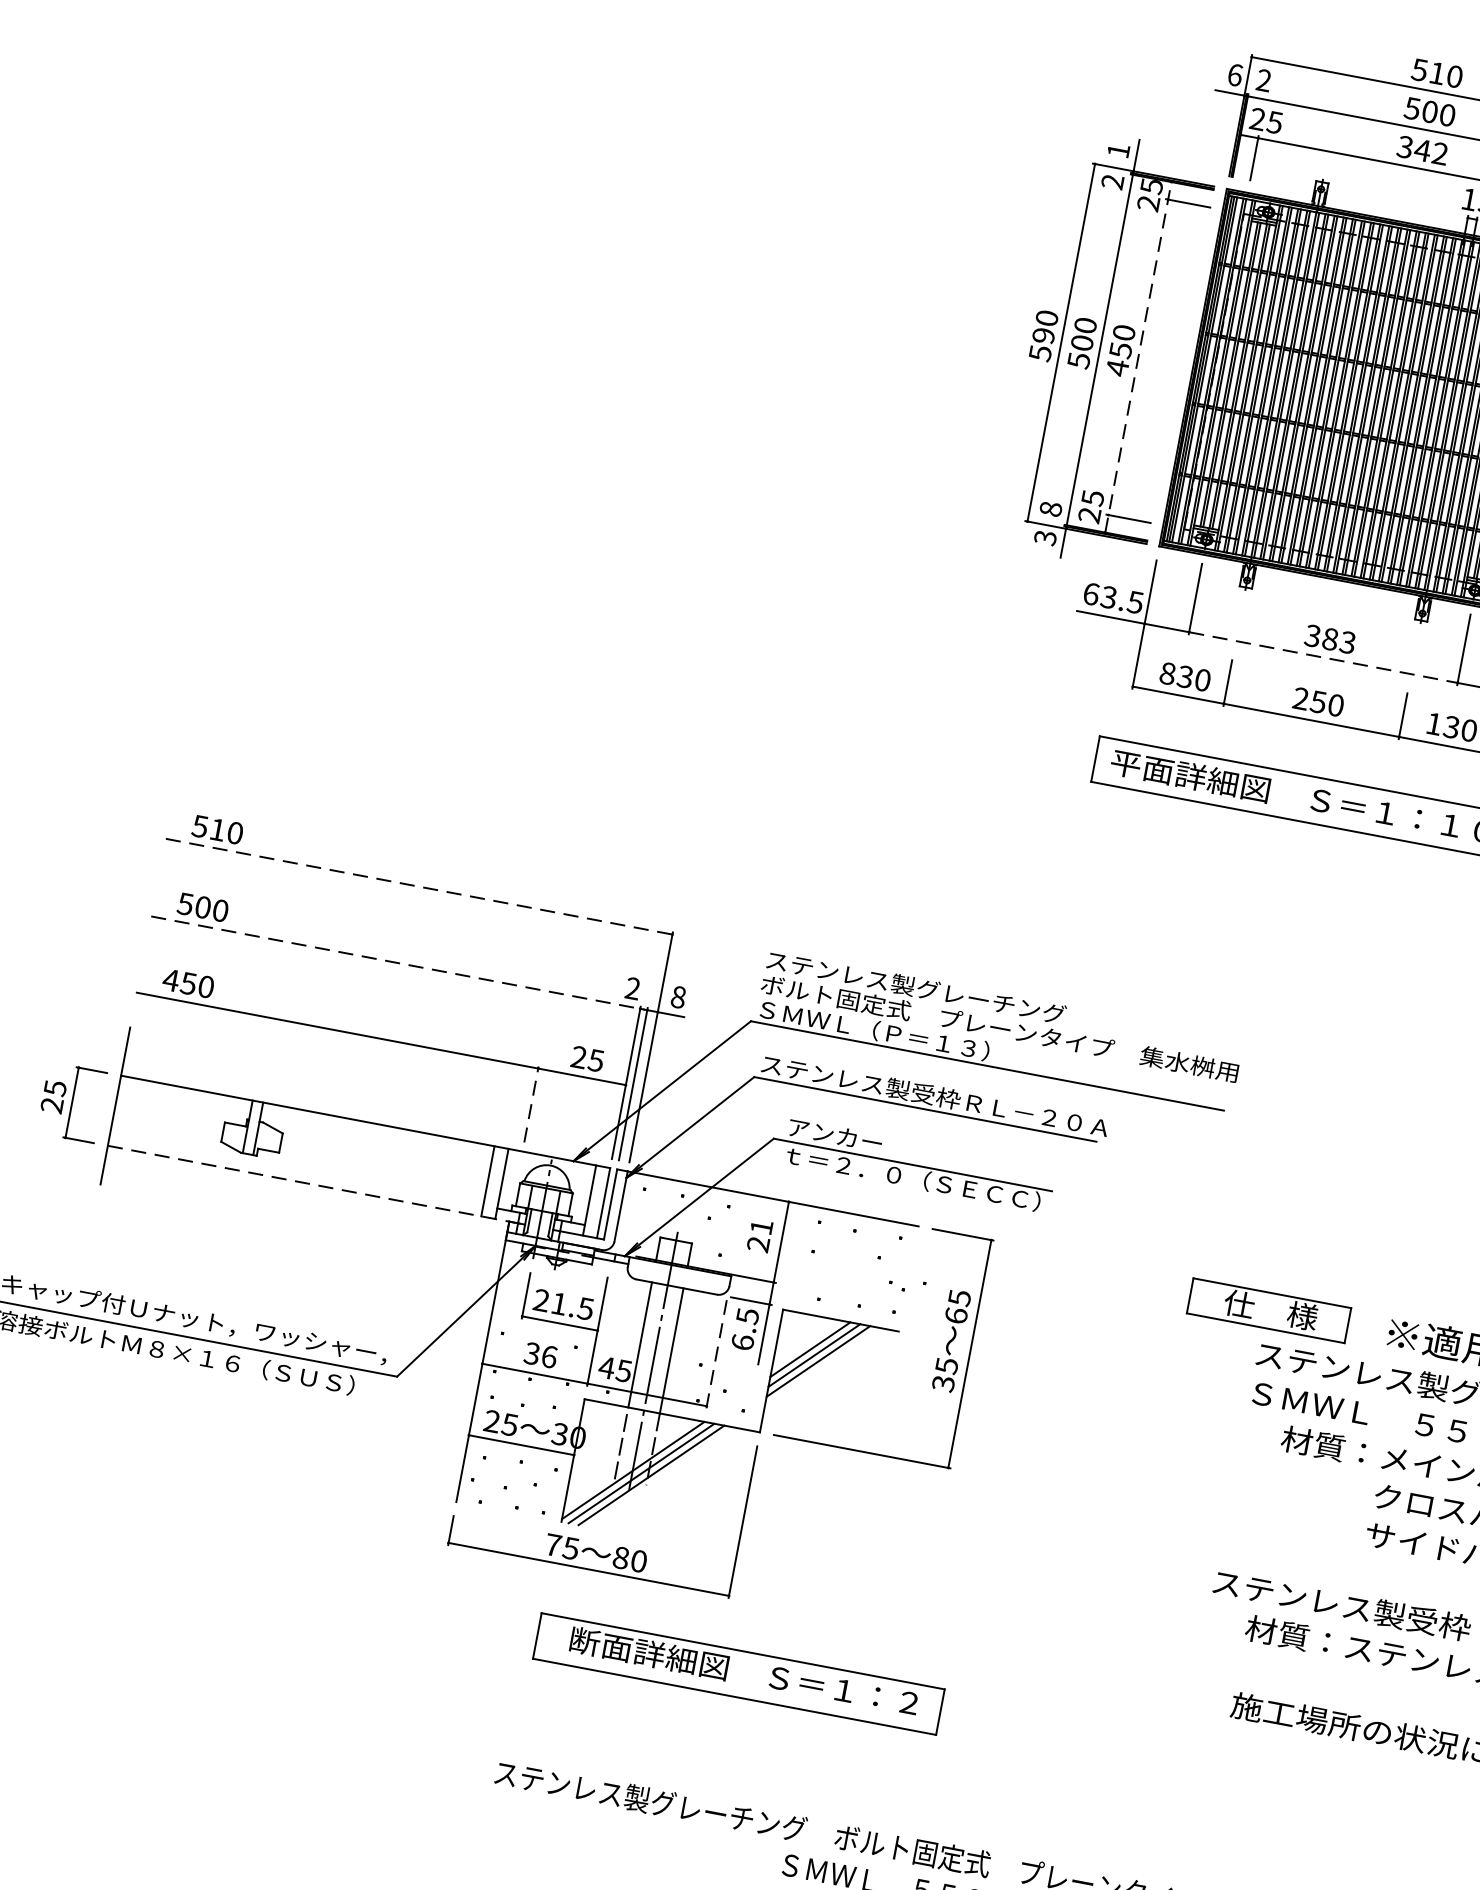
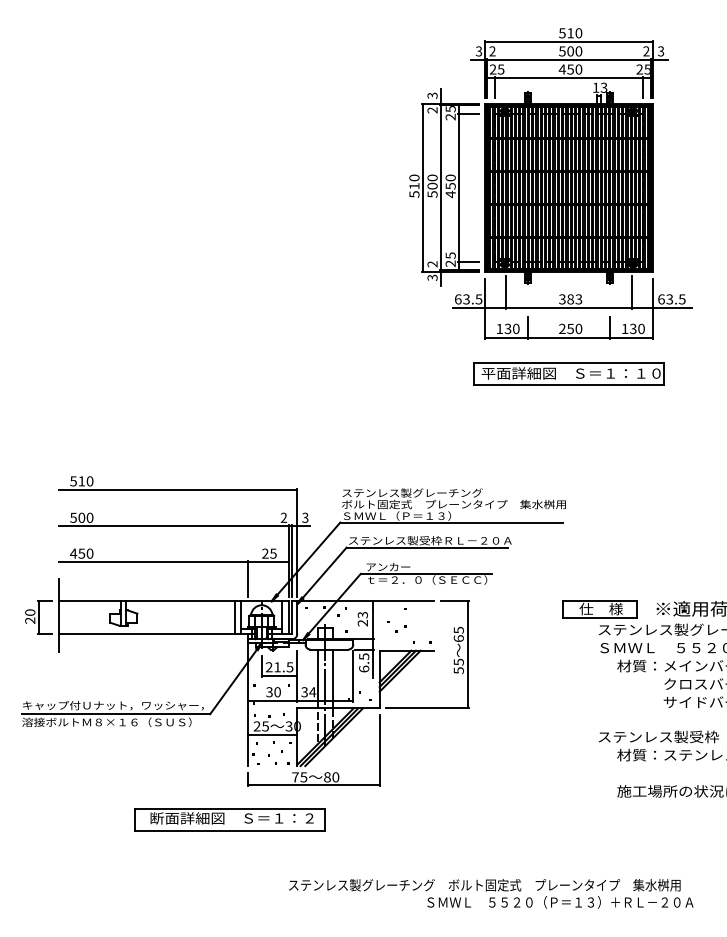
text: (1234, 75) -> (478, 51), 6 -> 3
text: (1118, 150) -> (432, 95), 1 -> 3
text: (1422, 150) -> (570, 69), 342 -> 450
text: (1044, 334) -> (414, 185), 590 -> 510
line: (1138, 356) -> (459, 187), dashed -> solid
text: (1050, 509) -> (432, 264), 8 -> 2
line: (1324, 658) -> (569, 308), dashed -> solid
text: (1167, 672) -> (499, 328), 830 -> 130
line: (420, 885) -> (178, 489), dashed -> solid
line: (396, 963) -> (174, 526), dashed -> solid
text: (678, 996) -> (305, 517), 8 -> 3
text: (55, 1088) -> (30, 612), 25 -> 20
line: (530, 1105) -> (247, 579), dashed -> solid
line: (317, 1185) -> (157, 634), dashed -> solid
text: (760, 1227) -> (362, 615), 21 -> 23
part: (912, 1285) -> (400, 628), moved
line: (717, 1353) -> (353, 676), dashed -> solid
text: (549, 1357) -> (277, 692), 36 -> 30
text: (614, 1369) -> (308, 692), 45 -> 34
text: (942, 1383) -> (458, 670), 35 -> 55
part: (738, 1672) -> (229, 819), moved

